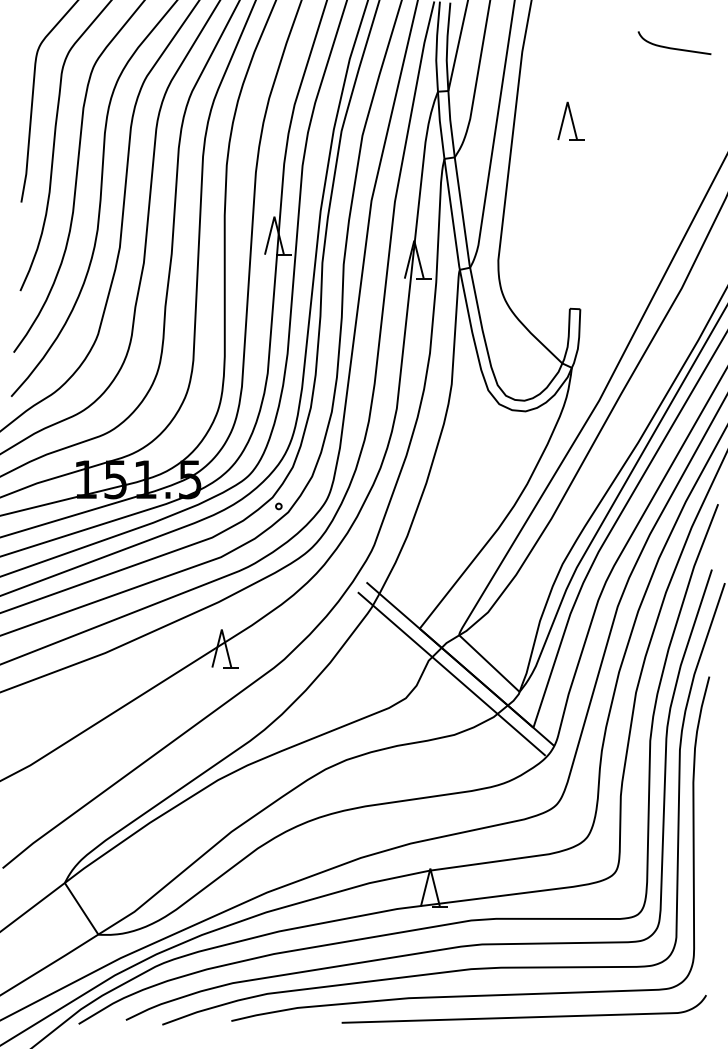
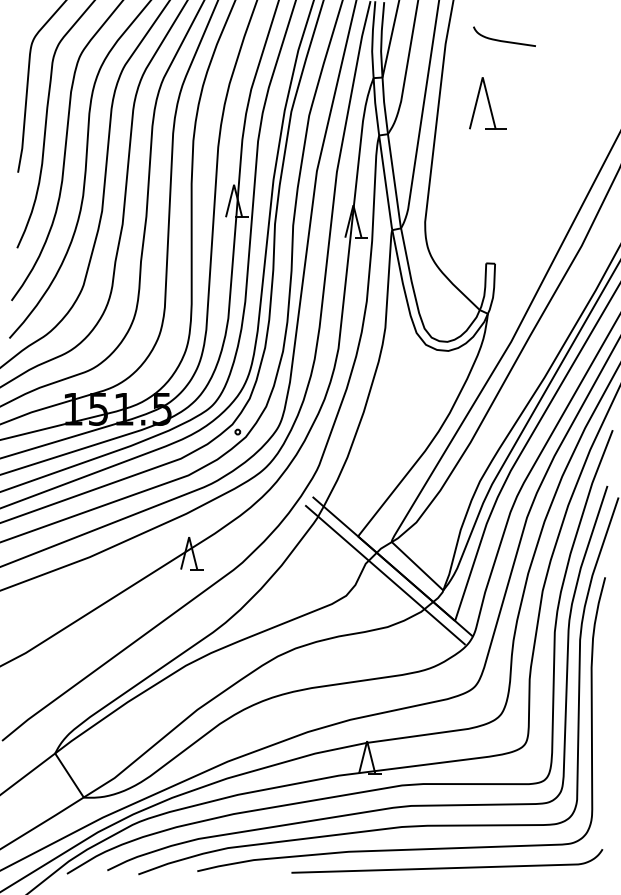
curve: (674, 47) -> (504, 40), moved
part: (570, 120) -> (486, 102), size x1.6

